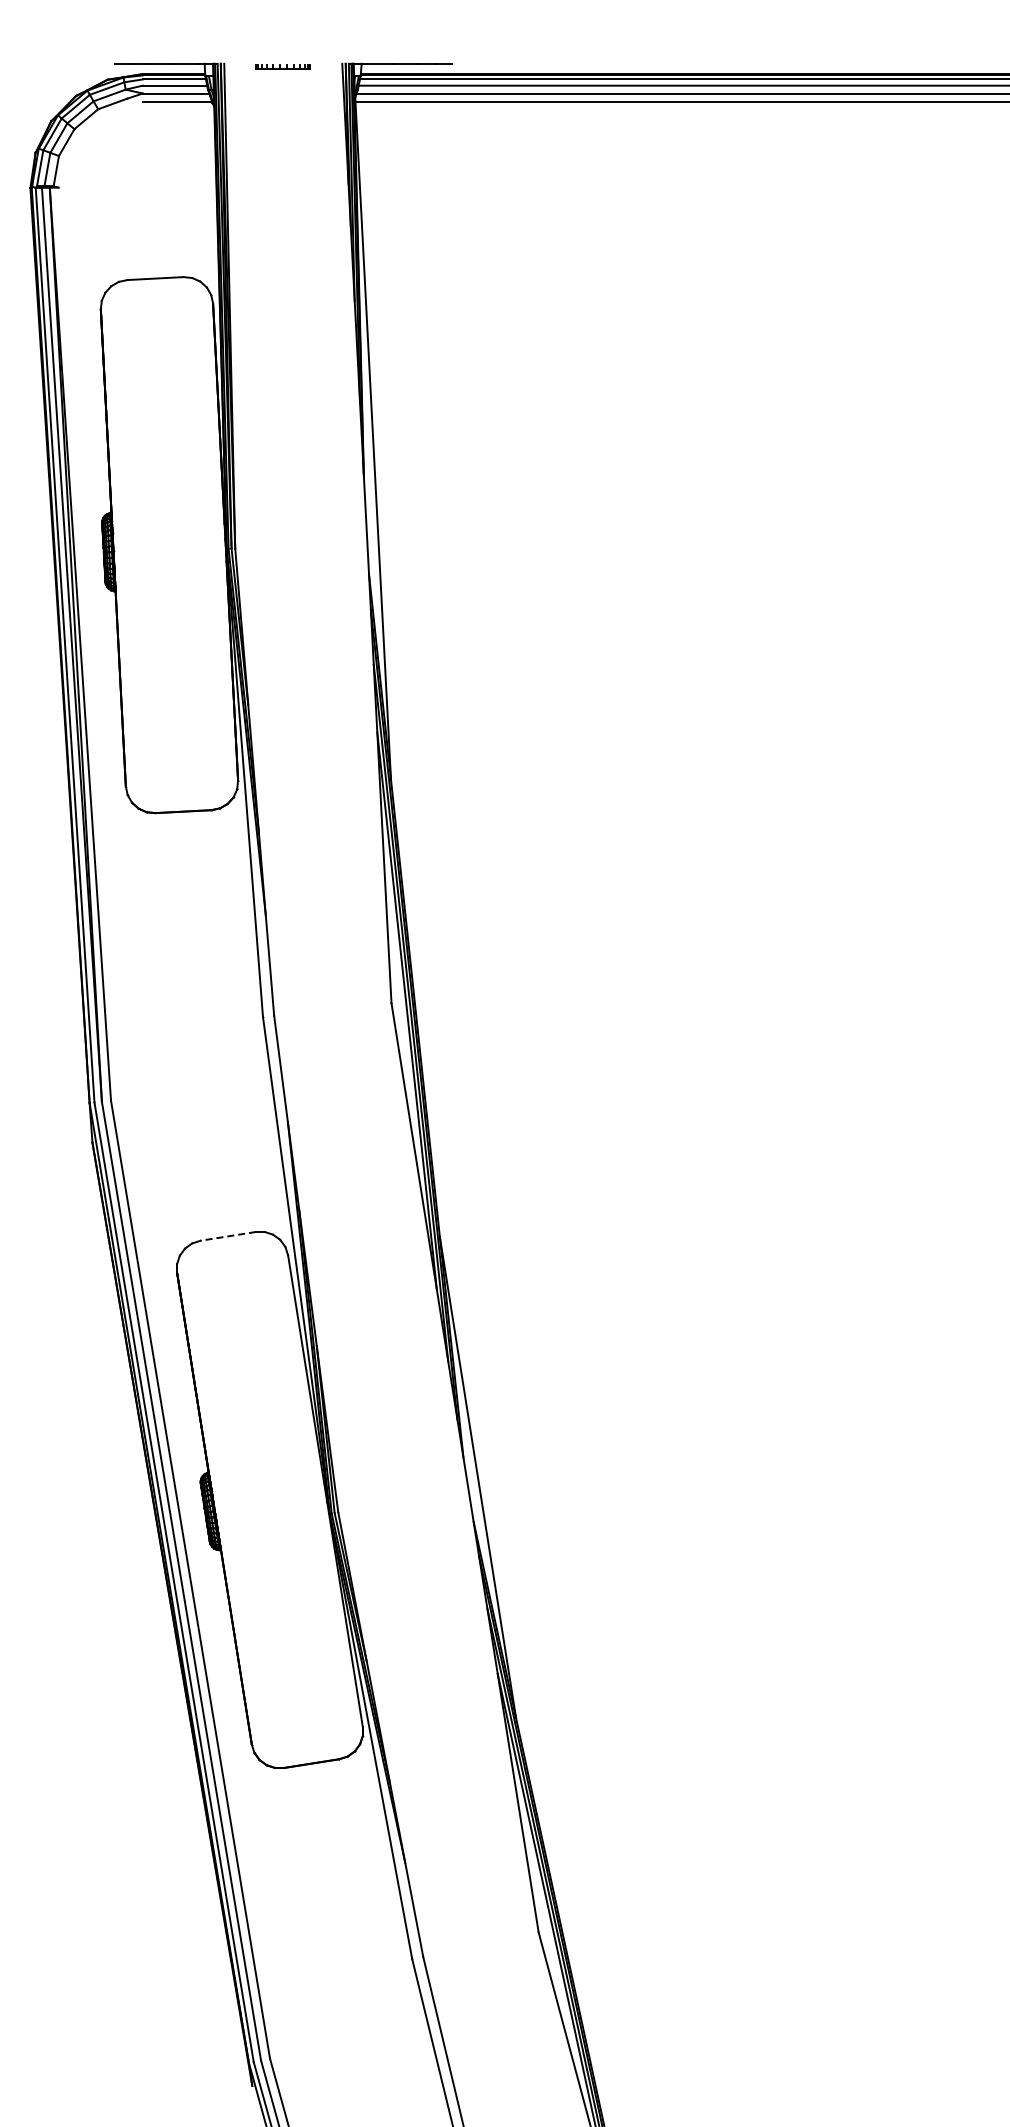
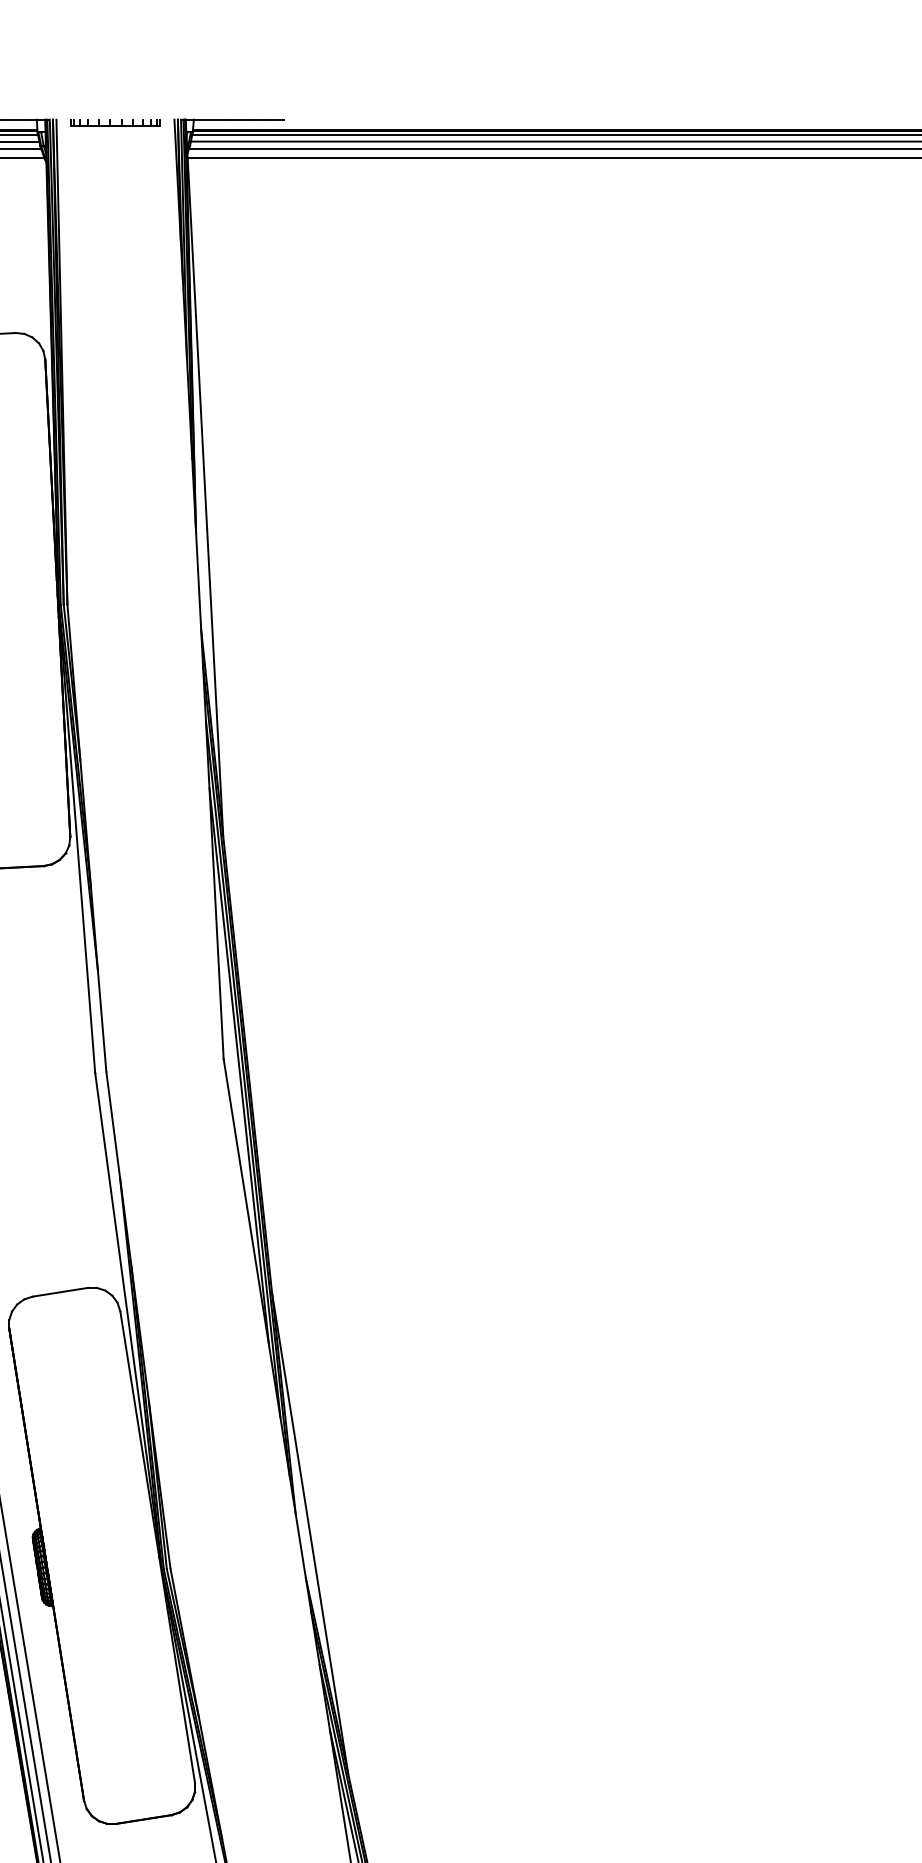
part: (282, 67) -> (114, 123), size x1.67
line: (227, 1236) -> (59, 1292), dashed -> solid

